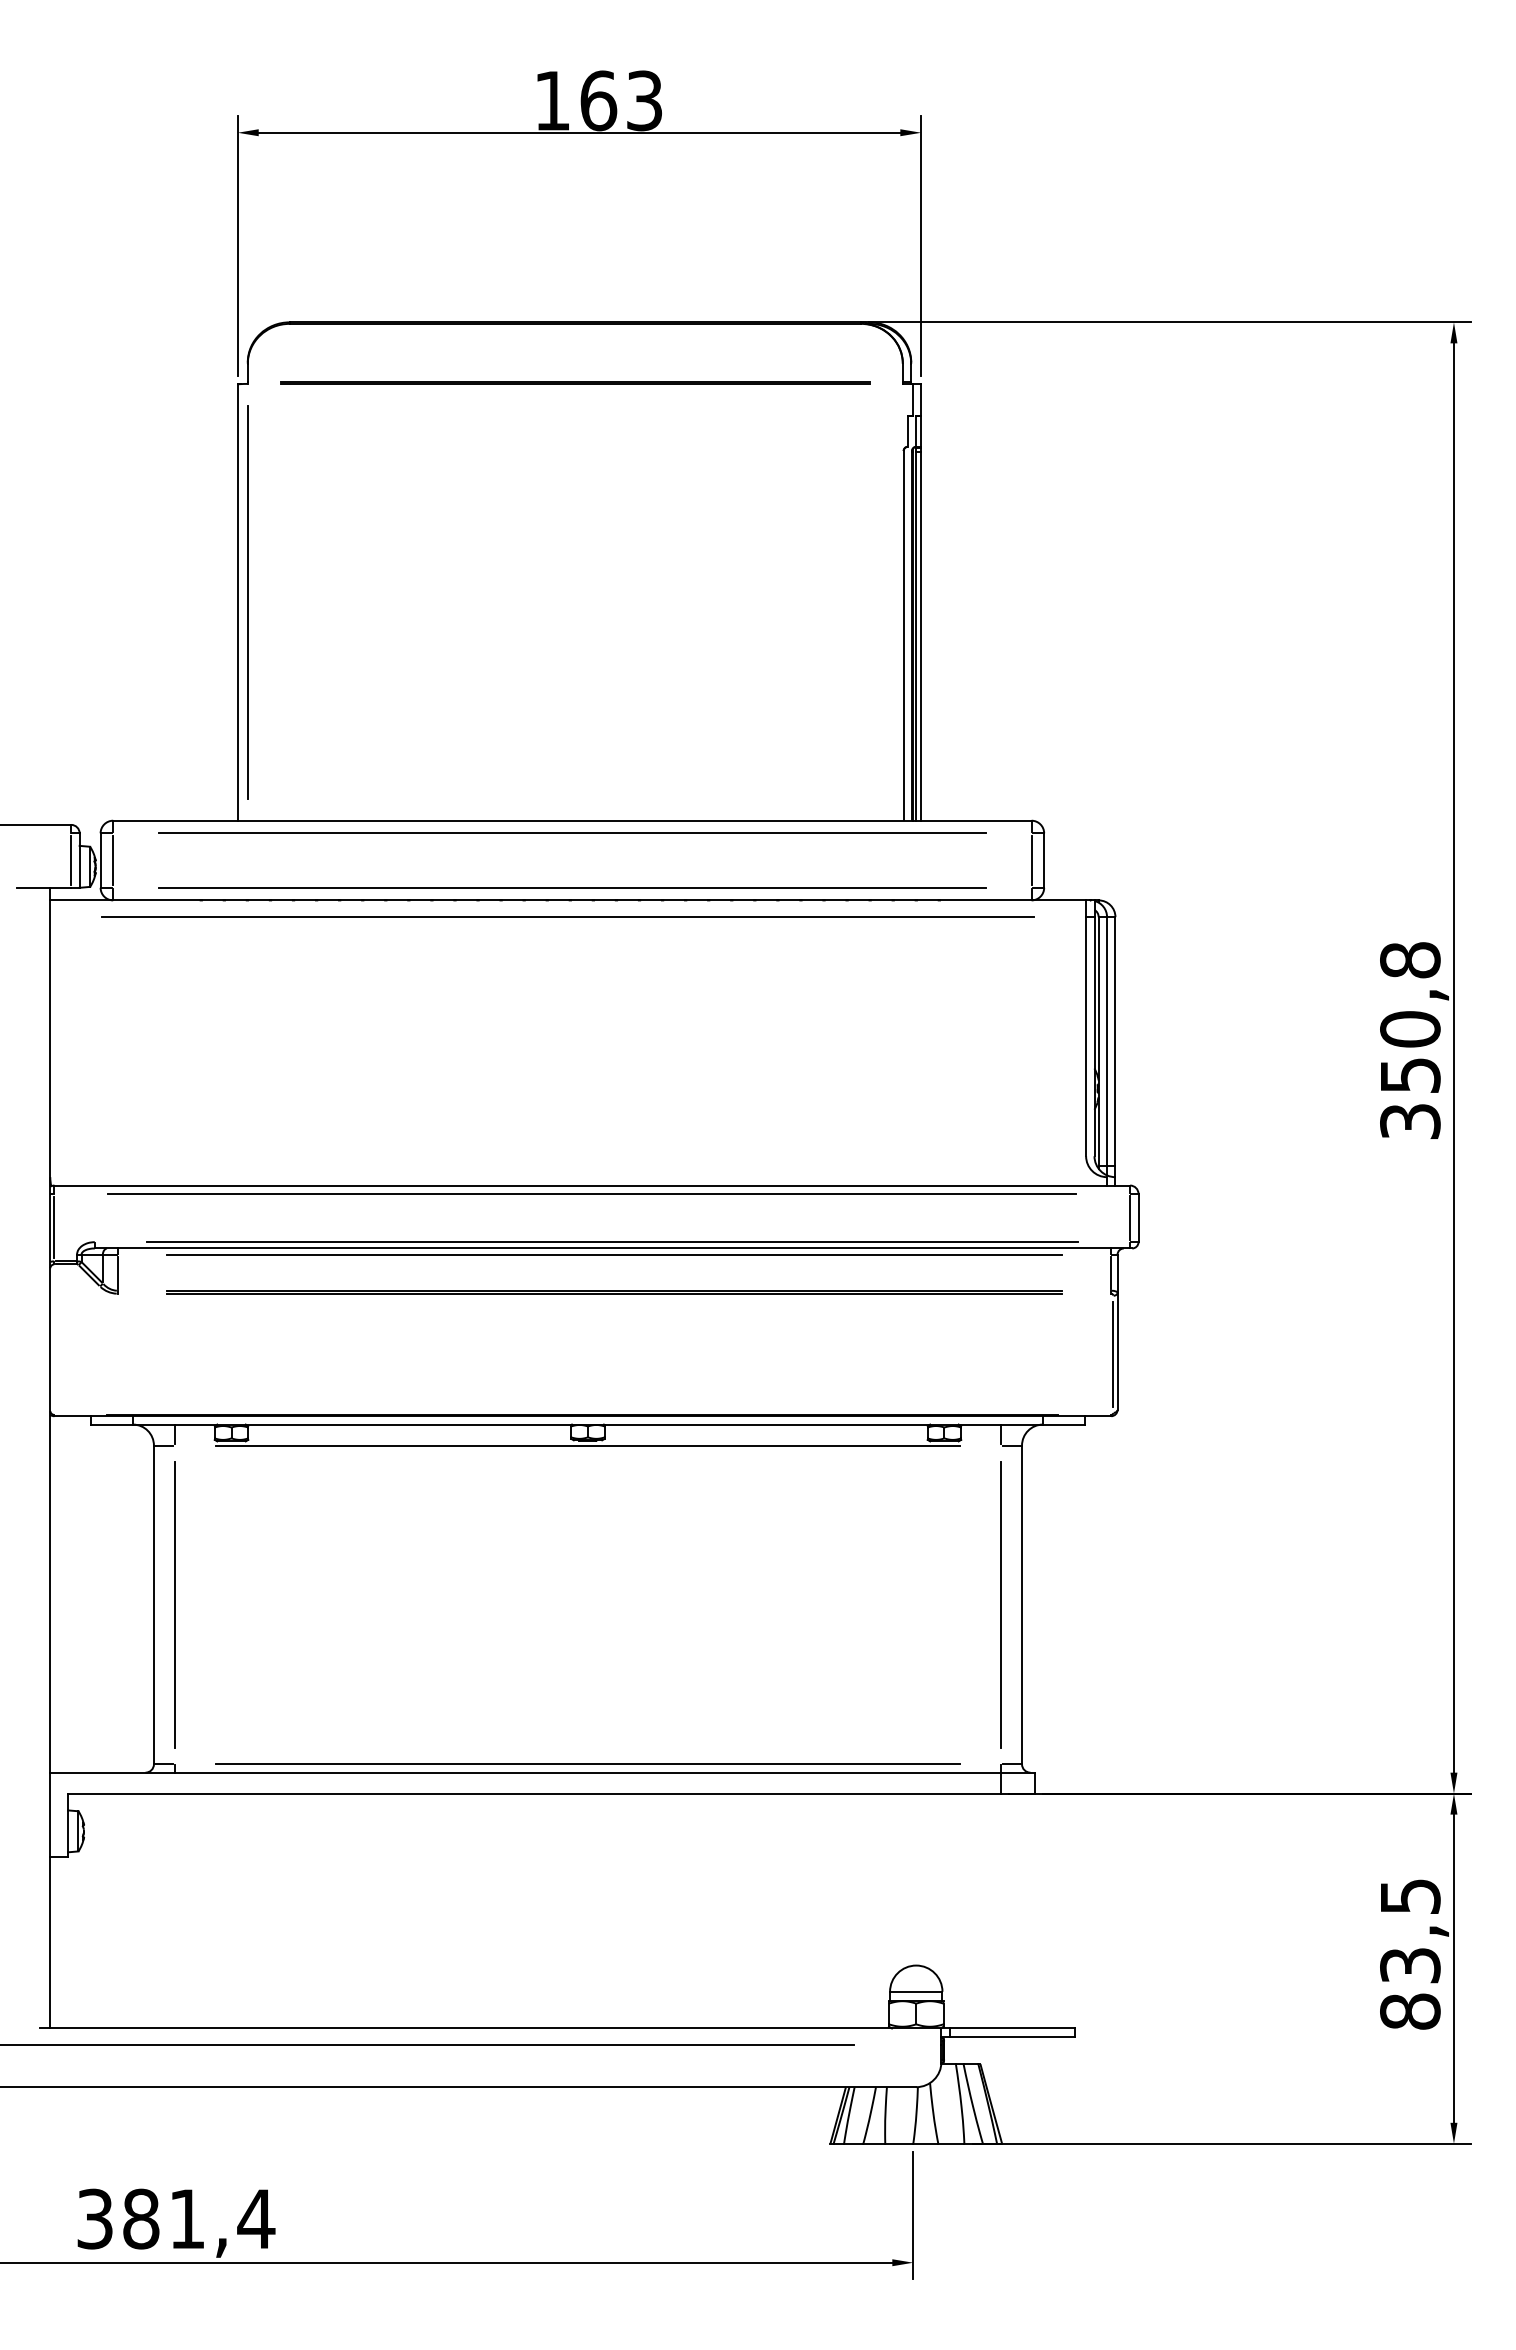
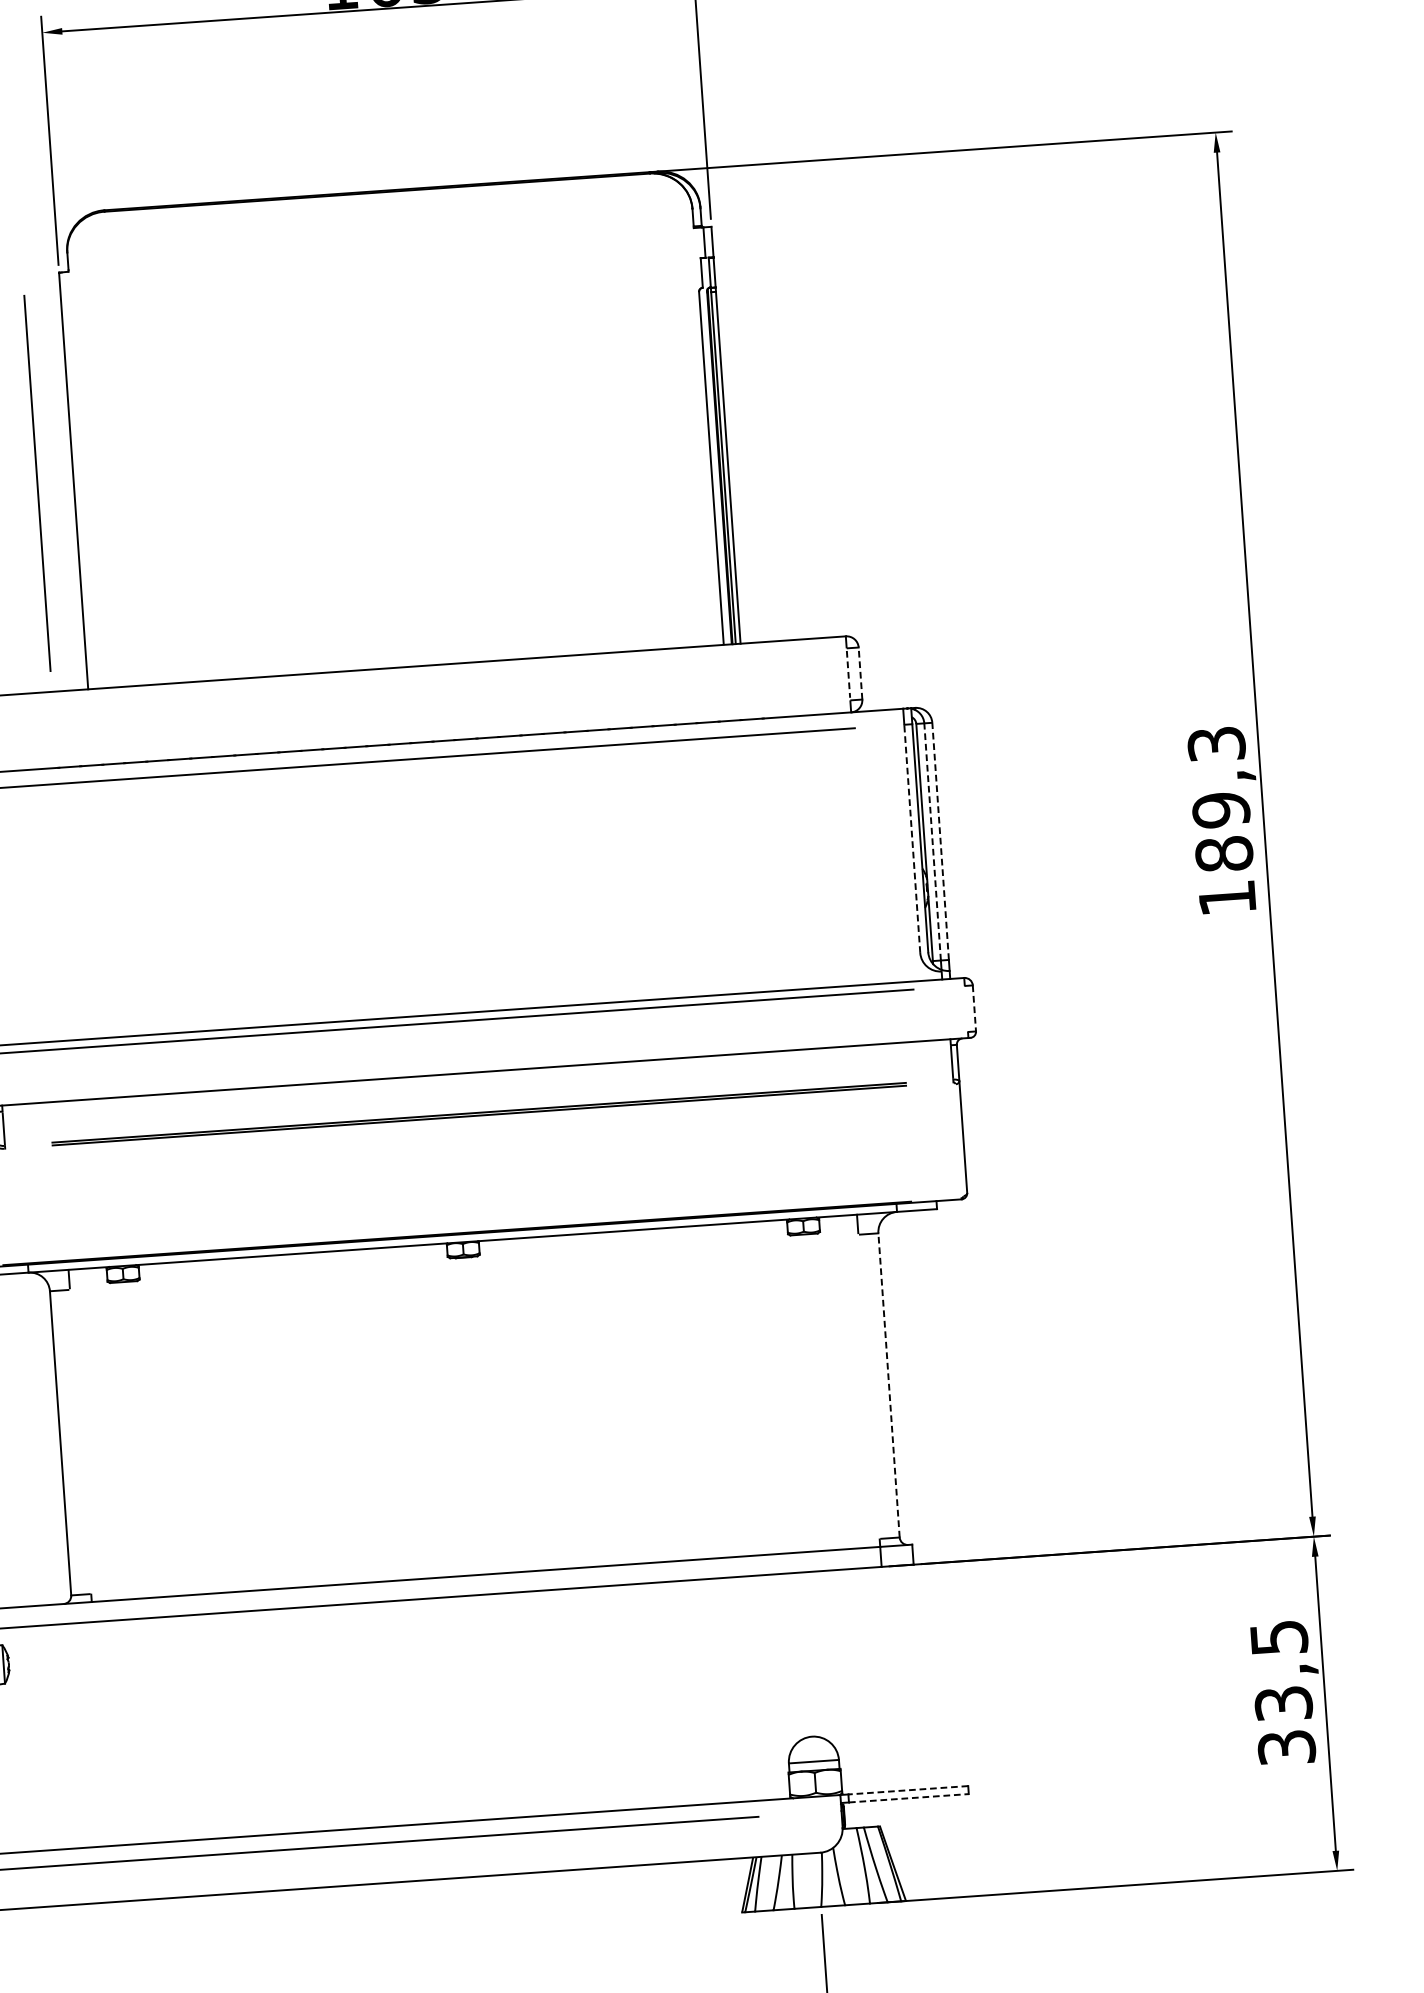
line: (575, 382) -> (381, 248), removed
line: (247, 602) -> (37, 483), moved
line: (572, 833) -> (408, 679), removed
line: (1031, 860) -> (848, 674), solid -> dashed
line: (1044, 860) -> (860, 673), solid -> dashed
line: (572, 887) -> (412, 730), removed
line: (1086, 1036) -> (912, 838), solid -> dashed
line: (1107, 1040) -> (932, 841), solid -> dashed
line: (1115, 1040) -> (940, 840), solid -> dashed
text: (1410, 1040) -> (1222, 820), 350,8 -> 189,3
line: (1130, 1217) -> (966, 1008), removed
line: (1138, 1218) -> (974, 1008), solid -> dashed
line: (612, 1242) -> (474, 1066), removed
line: (614, 1254) -> (476, 1078), removed
line: (1113, 1354) -> (959, 1140), removed
line: (587, 1445) -> (463, 1262), removed
line: (174, 1604) -> (80, 1441), removed
line: (1001, 1604) -> (869, 1386), removed
line: (1022, 1604) -> (889, 1384), solid -> dashed
line: (587, 1764) -> (485, 1566), removed
text: (1410, 2011) -> (1286, 1747), 83,5 -> 33,5
line: (1012, 2028) -> (908, 1790), solid -> dashed
line: (1012, 2036) -> (908, 1797), solid -> dashed

